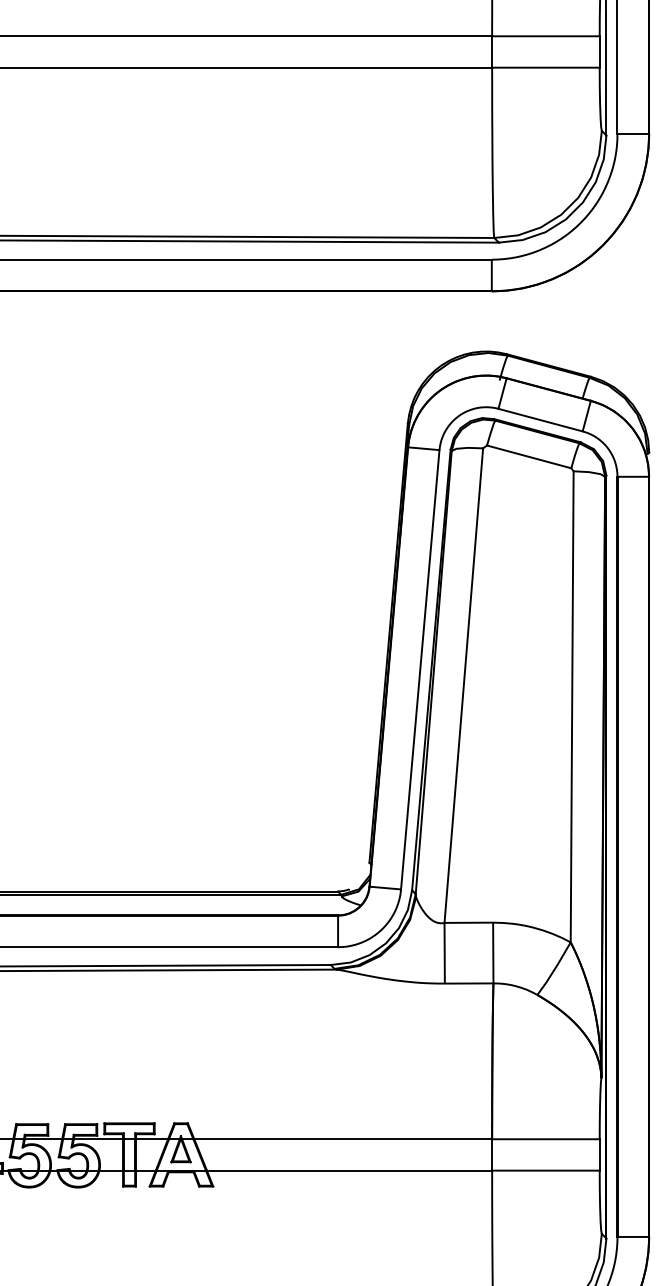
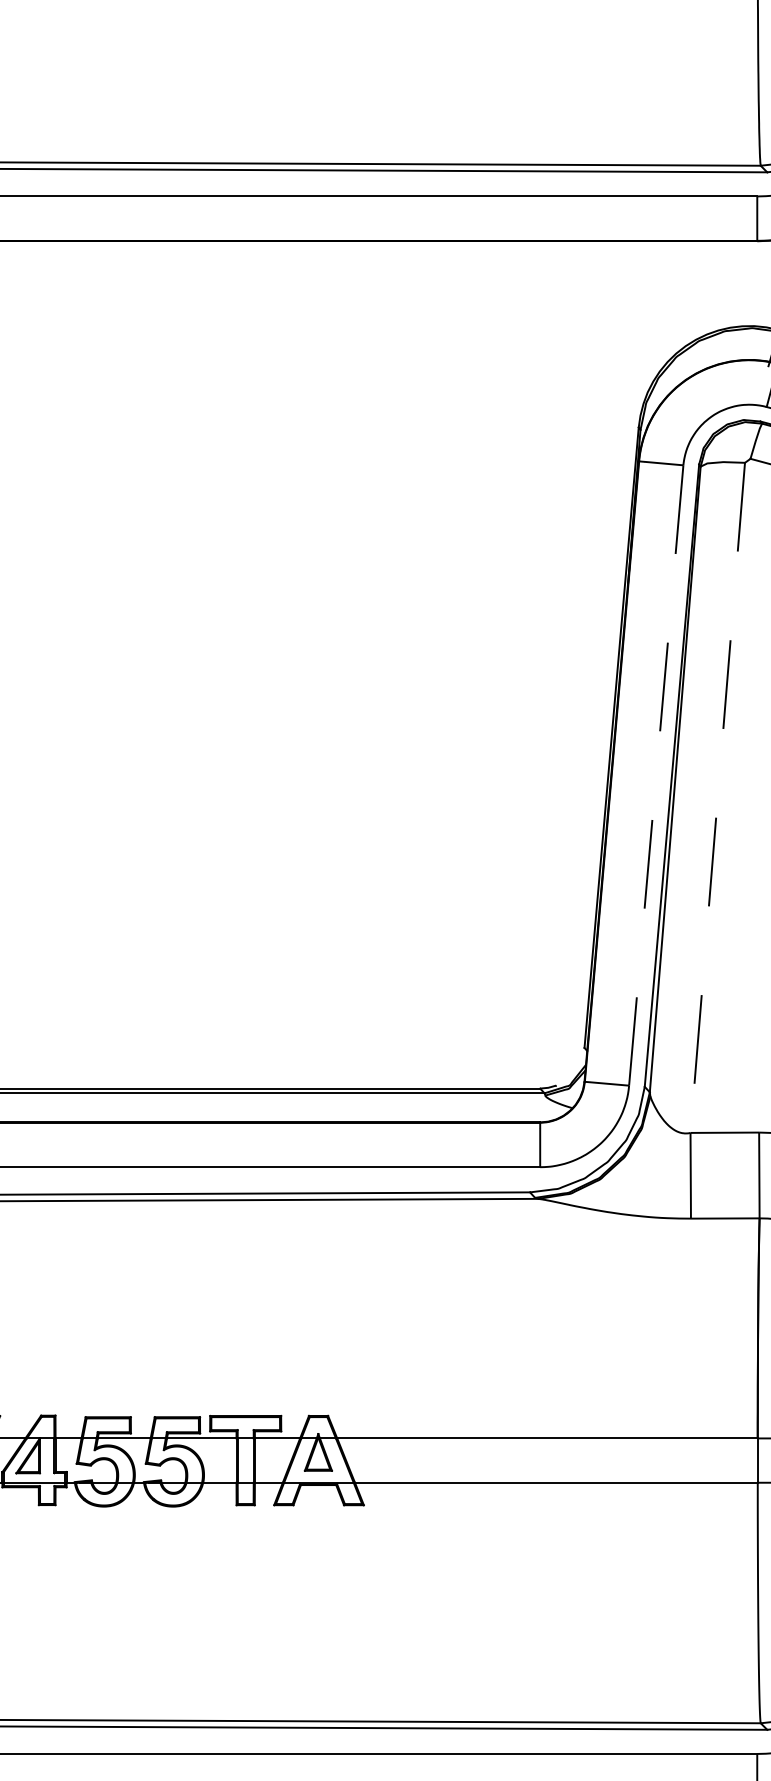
line: (420, 670) -> (656, 776), solid -> dashed
line: (463, 686) -> (717, 799), solid -> dashed

